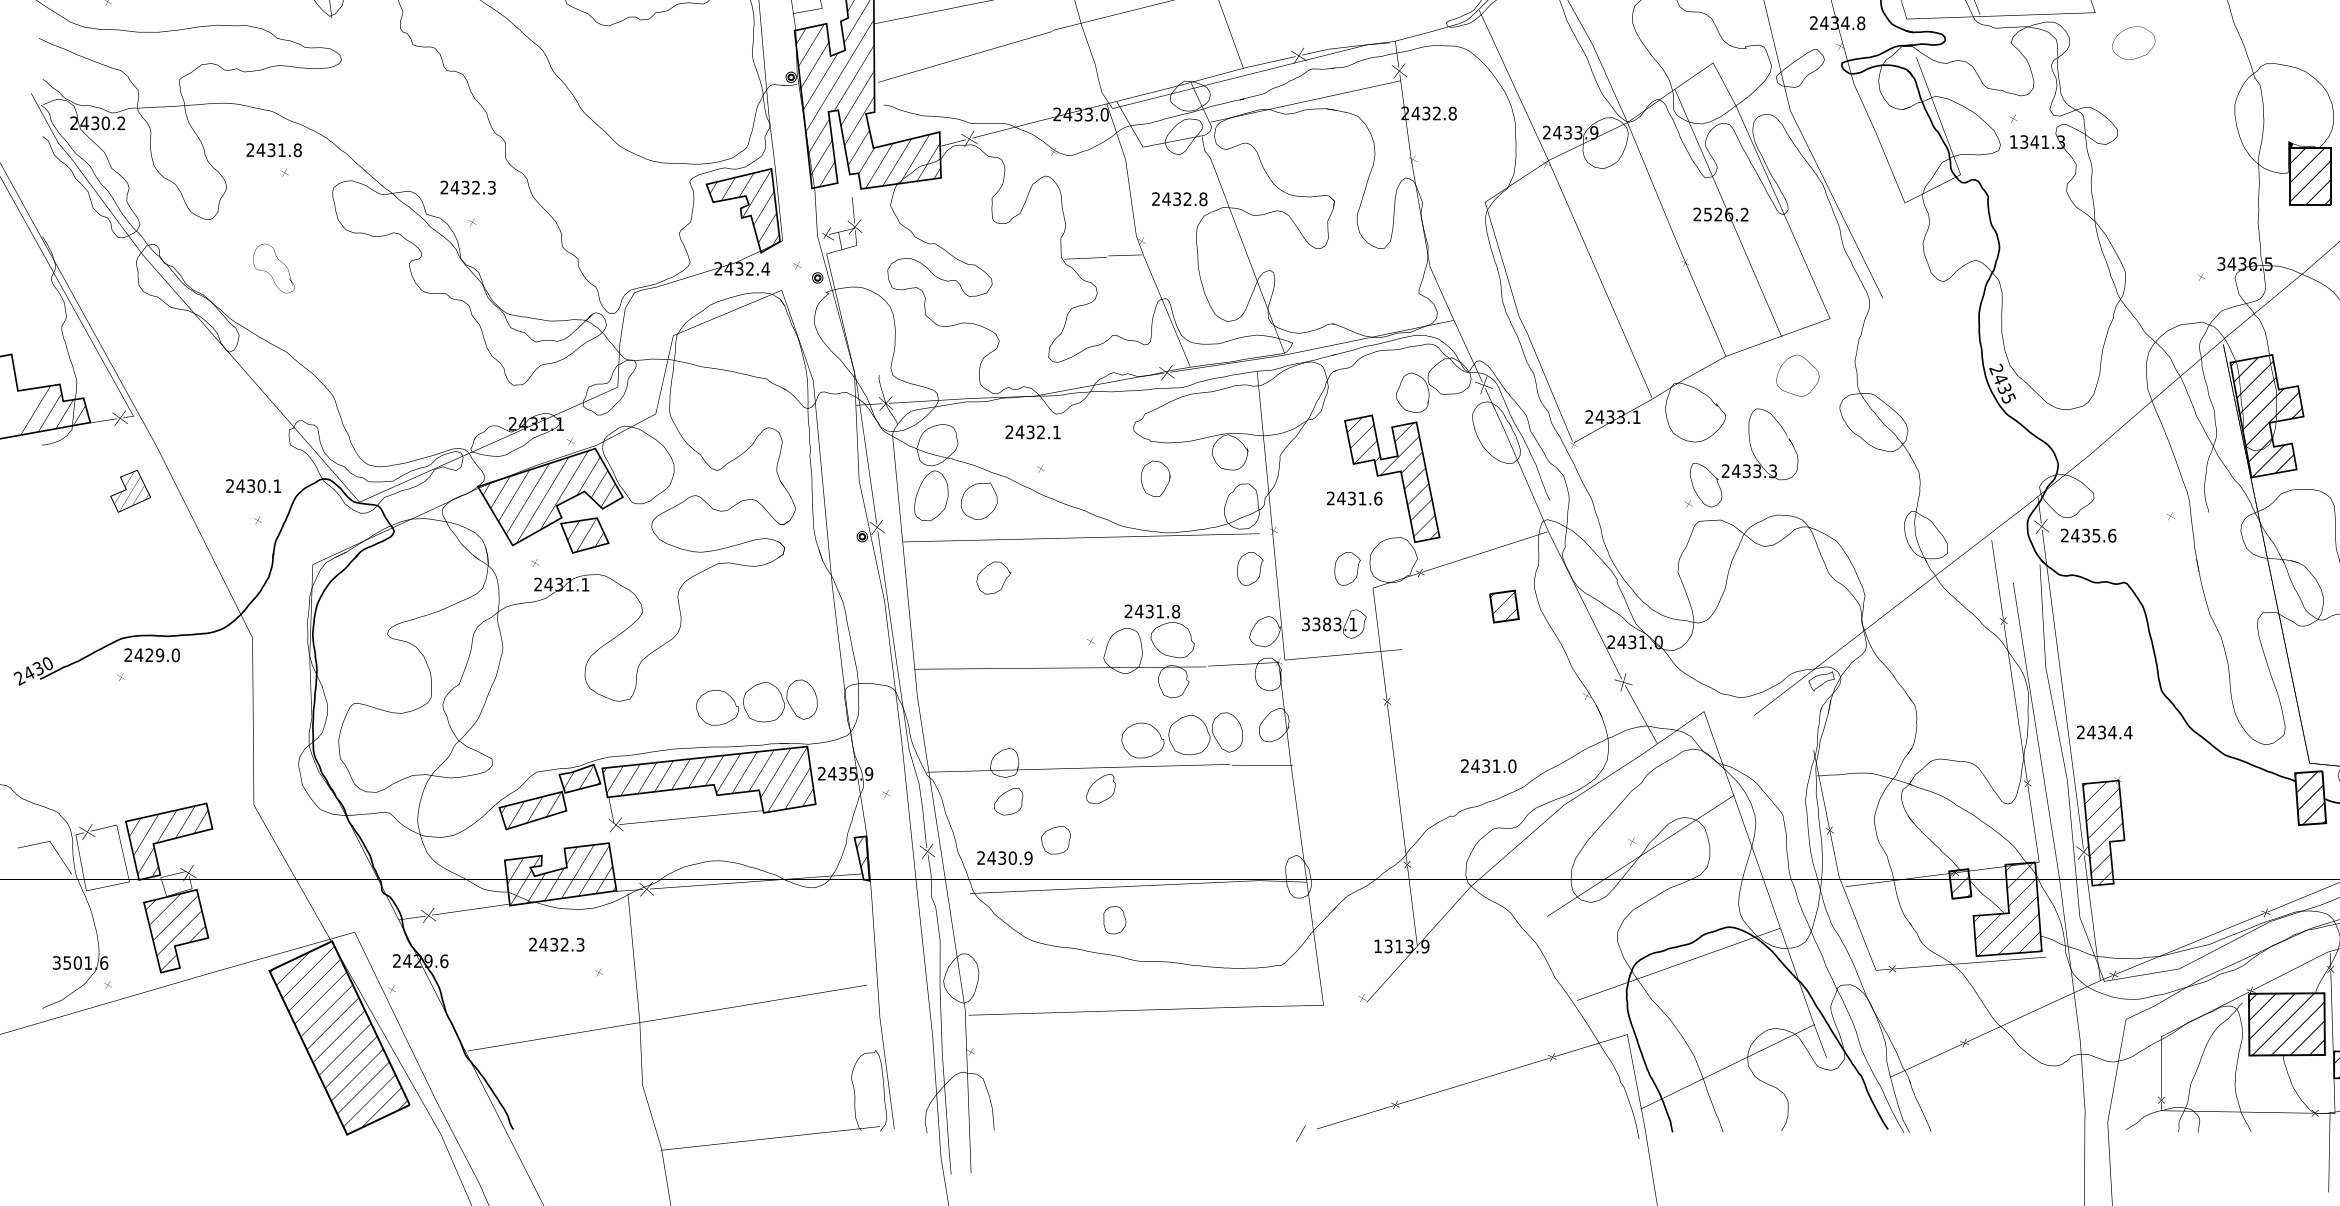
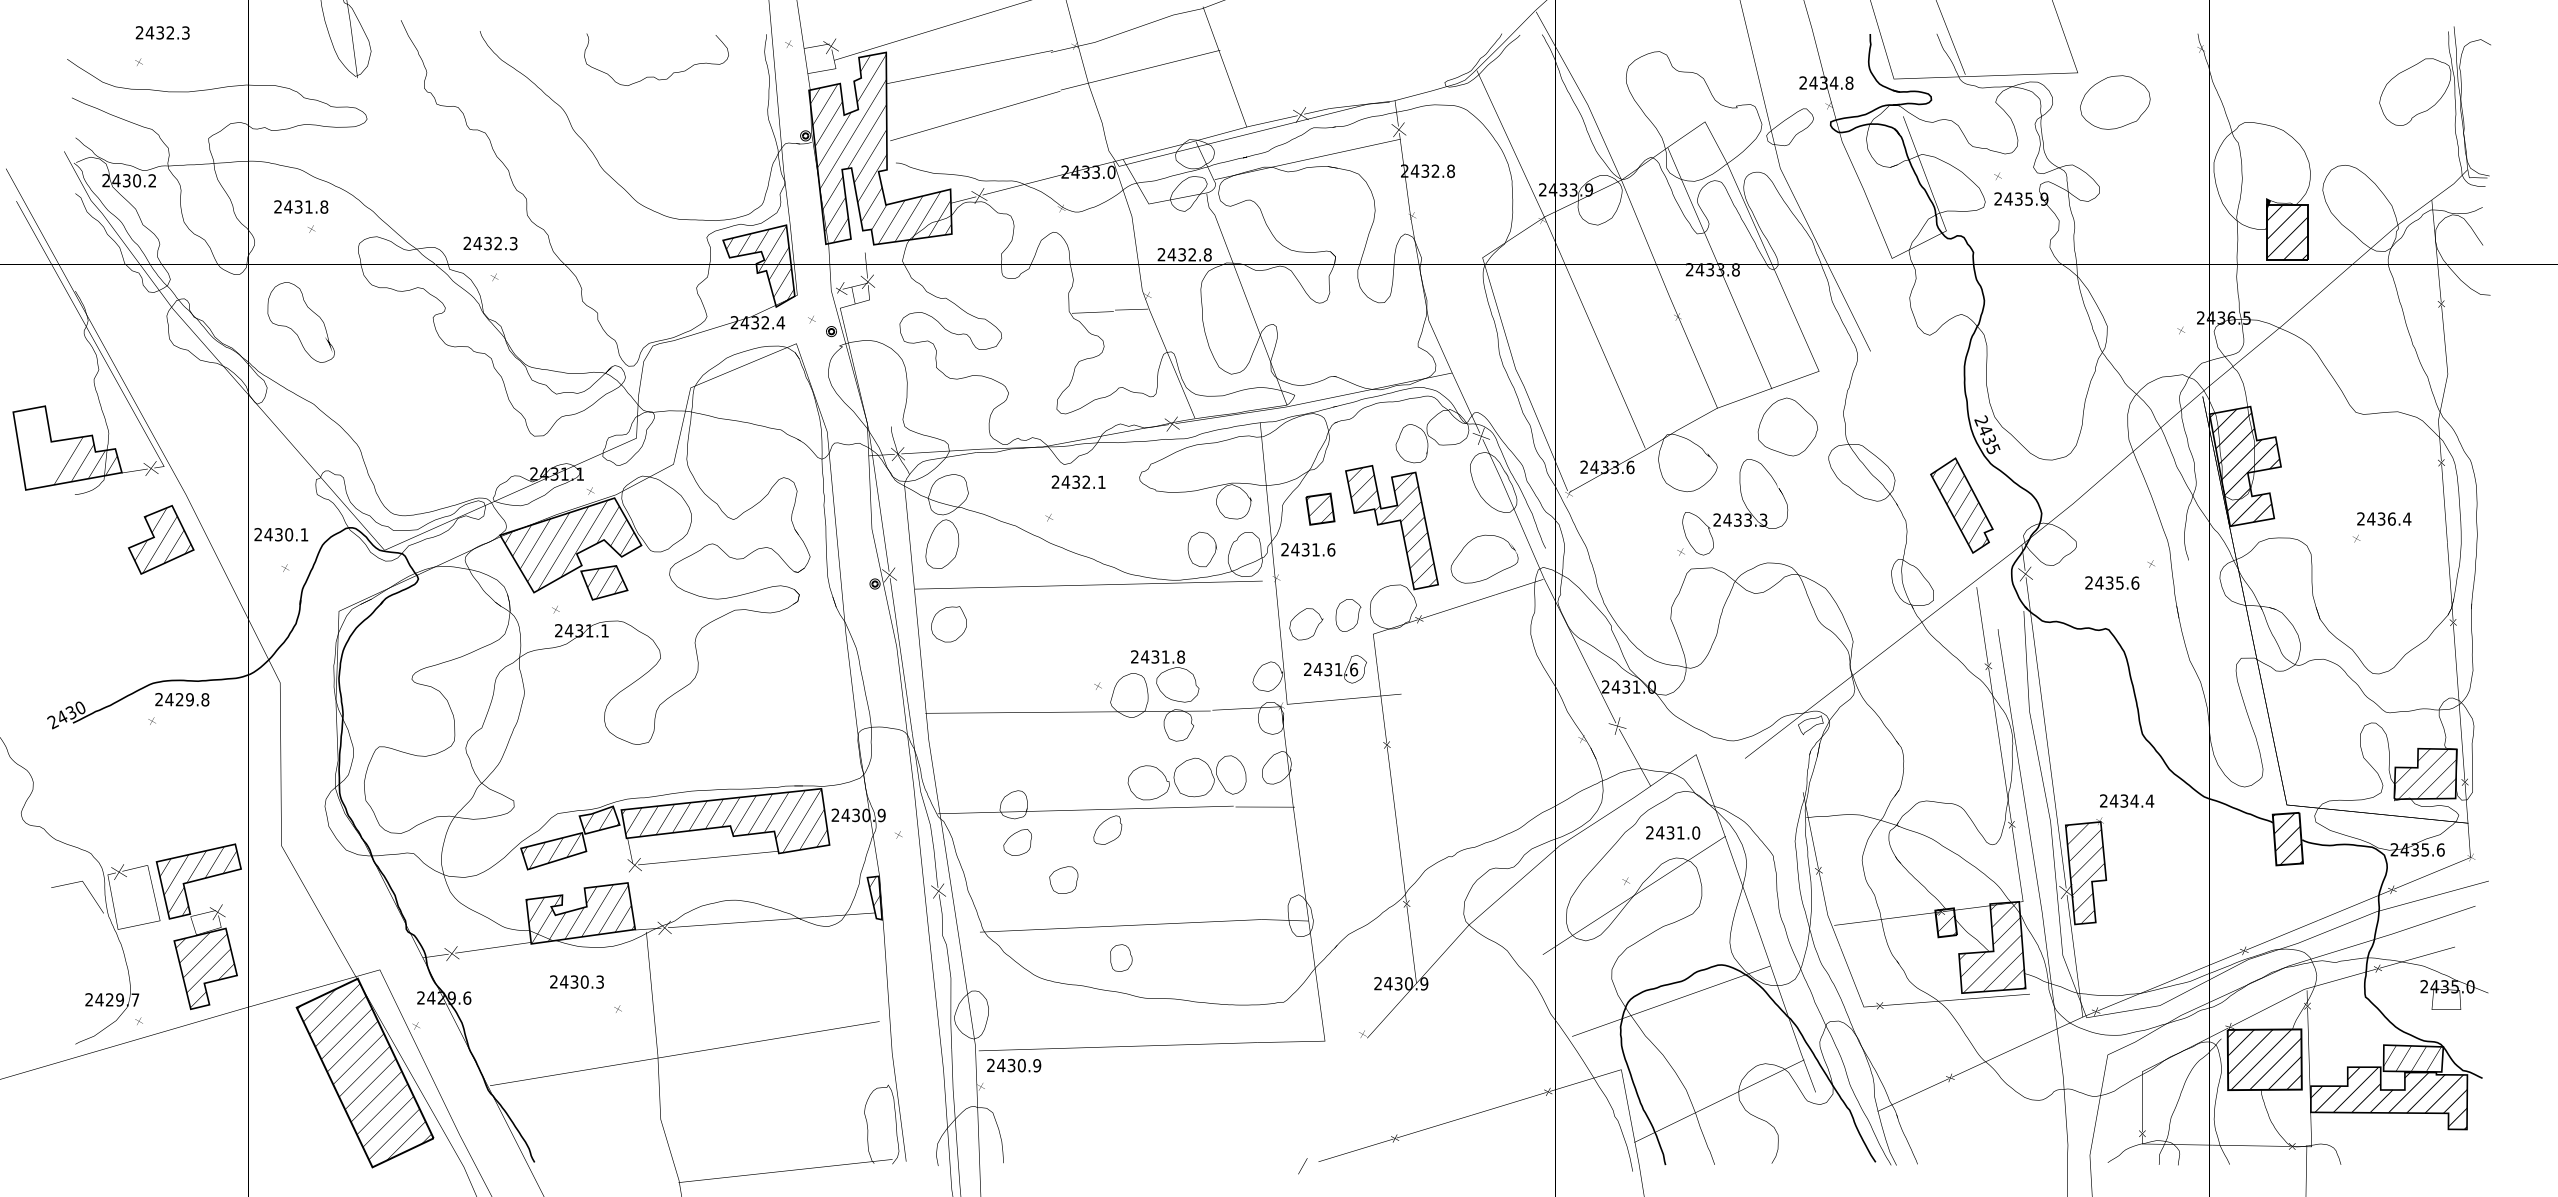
part: (2133, 43) -> (2115, 102), size x1.67
text: (2037, 141) -> (2021, 198), 1341.3 -> 2435.9
text: (1725, 214) -> (1717, 269), 2526.2 -> 2433.8
text: (2221, 263) -> (2200, 317), 3436.5 -> 2436.5
part: (273, 268) -> (300, 322), size x1.67
part: (1797, 375) -> (1787, 426), size x1.43
text: (1636, 417) -> (1630, 467), 2433.1 -> 2433.6
text: (1032, 431) -> (1078, 481), moved
part: (1976, 456) -> (1961, 505), added
part: (1154, 477) -> (1201, 548), moved
part: (130, 491) -> (161, 539), size x1.67
text: (1354, 498) -> (1308, 549), moved
part: (978, 501) -> (948, 624), moved
part: (1487, 510) -> (1484, 558), added
text: (2088, 535) -> (2112, 582), moved
part: (1250, 568) -> (1253, 615), removed
part: (994, 578) -> (1306, 624), moved
part: (1504, 605) -> (1320, 508), moved
text: (1330, 624) -> (1331, 669), 3383.1 -> 2431.6
text: (175, 655) -> (205, 699), 2429.0 -> 2429.8
part: (756, 702) -> (771, 745), removed
text: (2105, 731) -> (2127, 800), moved
text: (1489, 765) -> (1673, 832), moved
text: (853, 773) -> (866, 815), 2435.9 -> 2430.9
text: (1005, 858) -> (1014, 1065), moved
text: (564, 944) -> (584, 981), 2432.3 -> 2430.3
text: (1393, 946) -> (1393, 983), 1313.9 -> 2430.9
text: (80, 962) -> (112, 999), 3501.6 -> 2429.7

